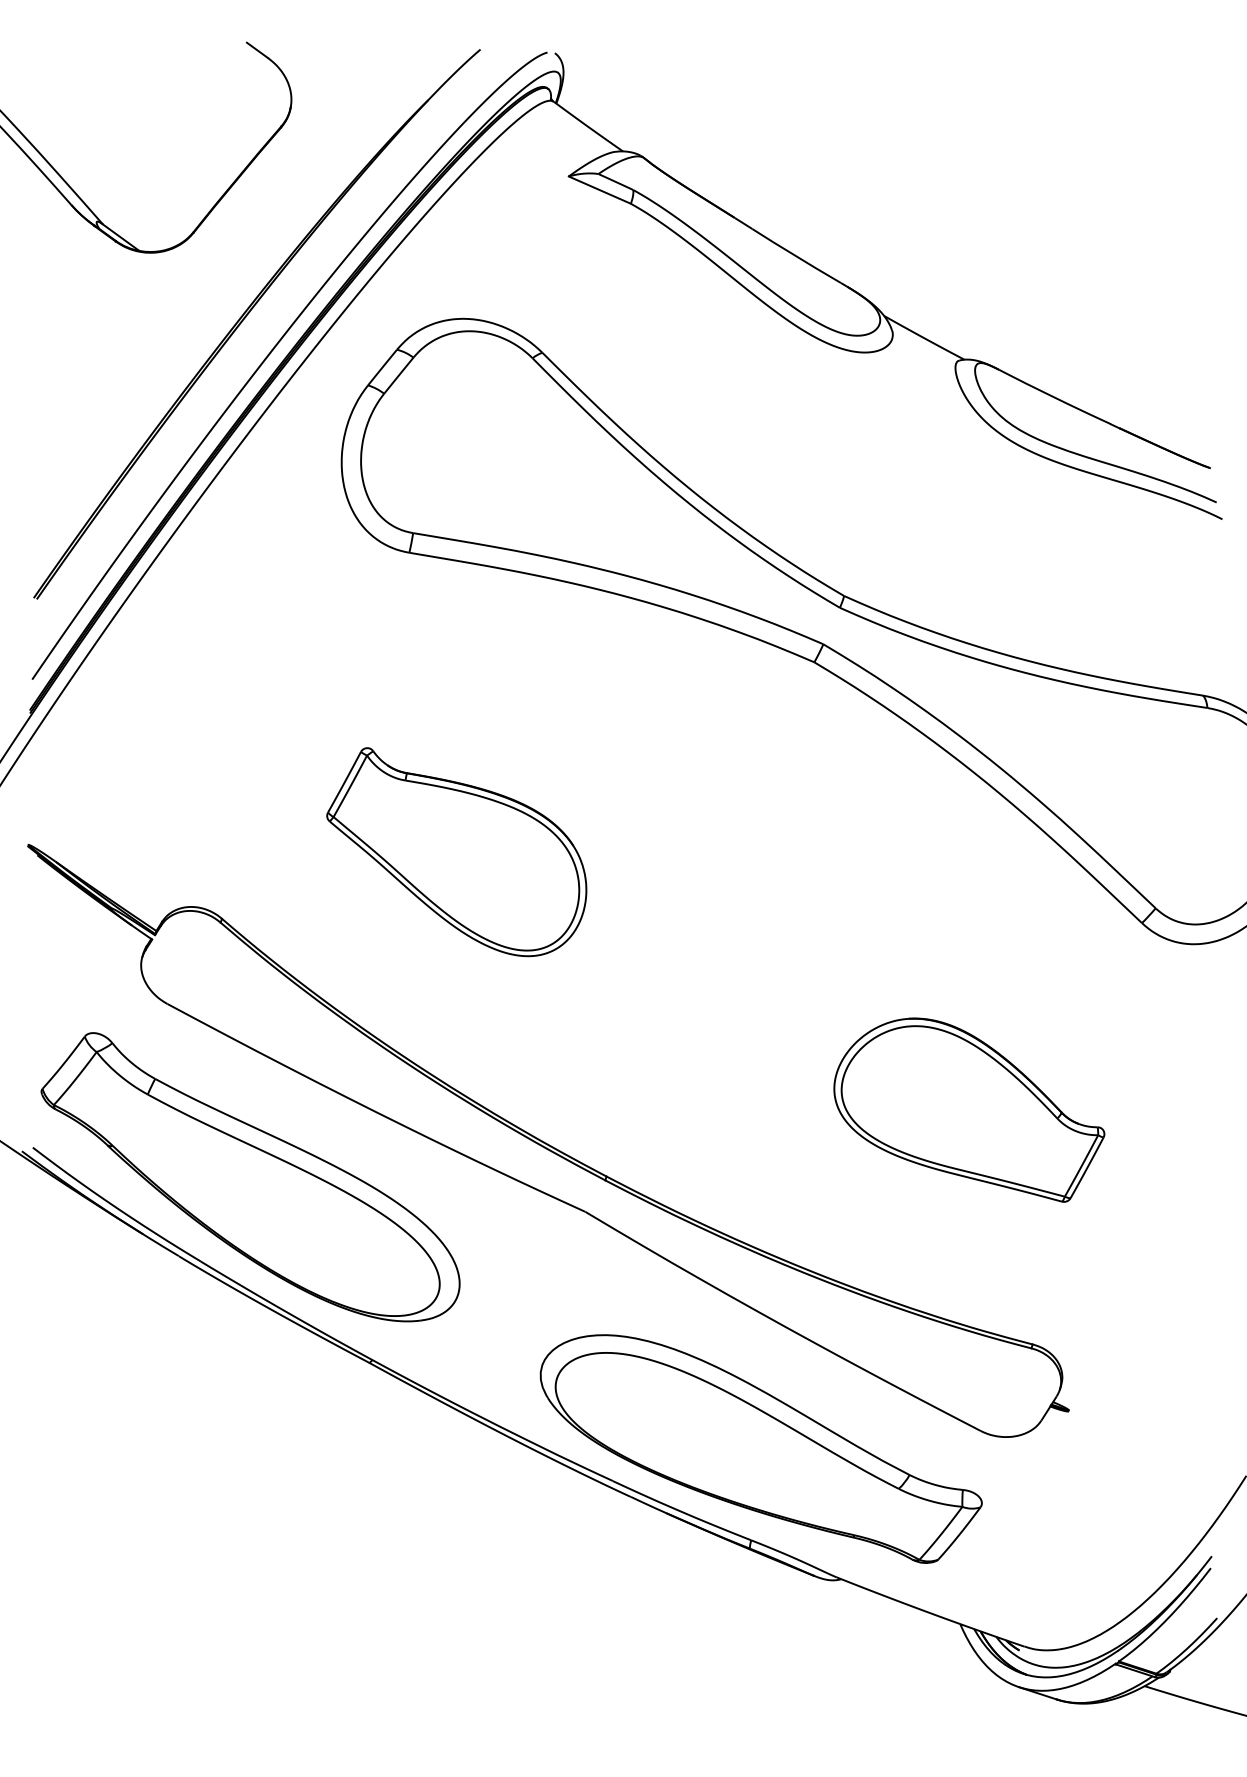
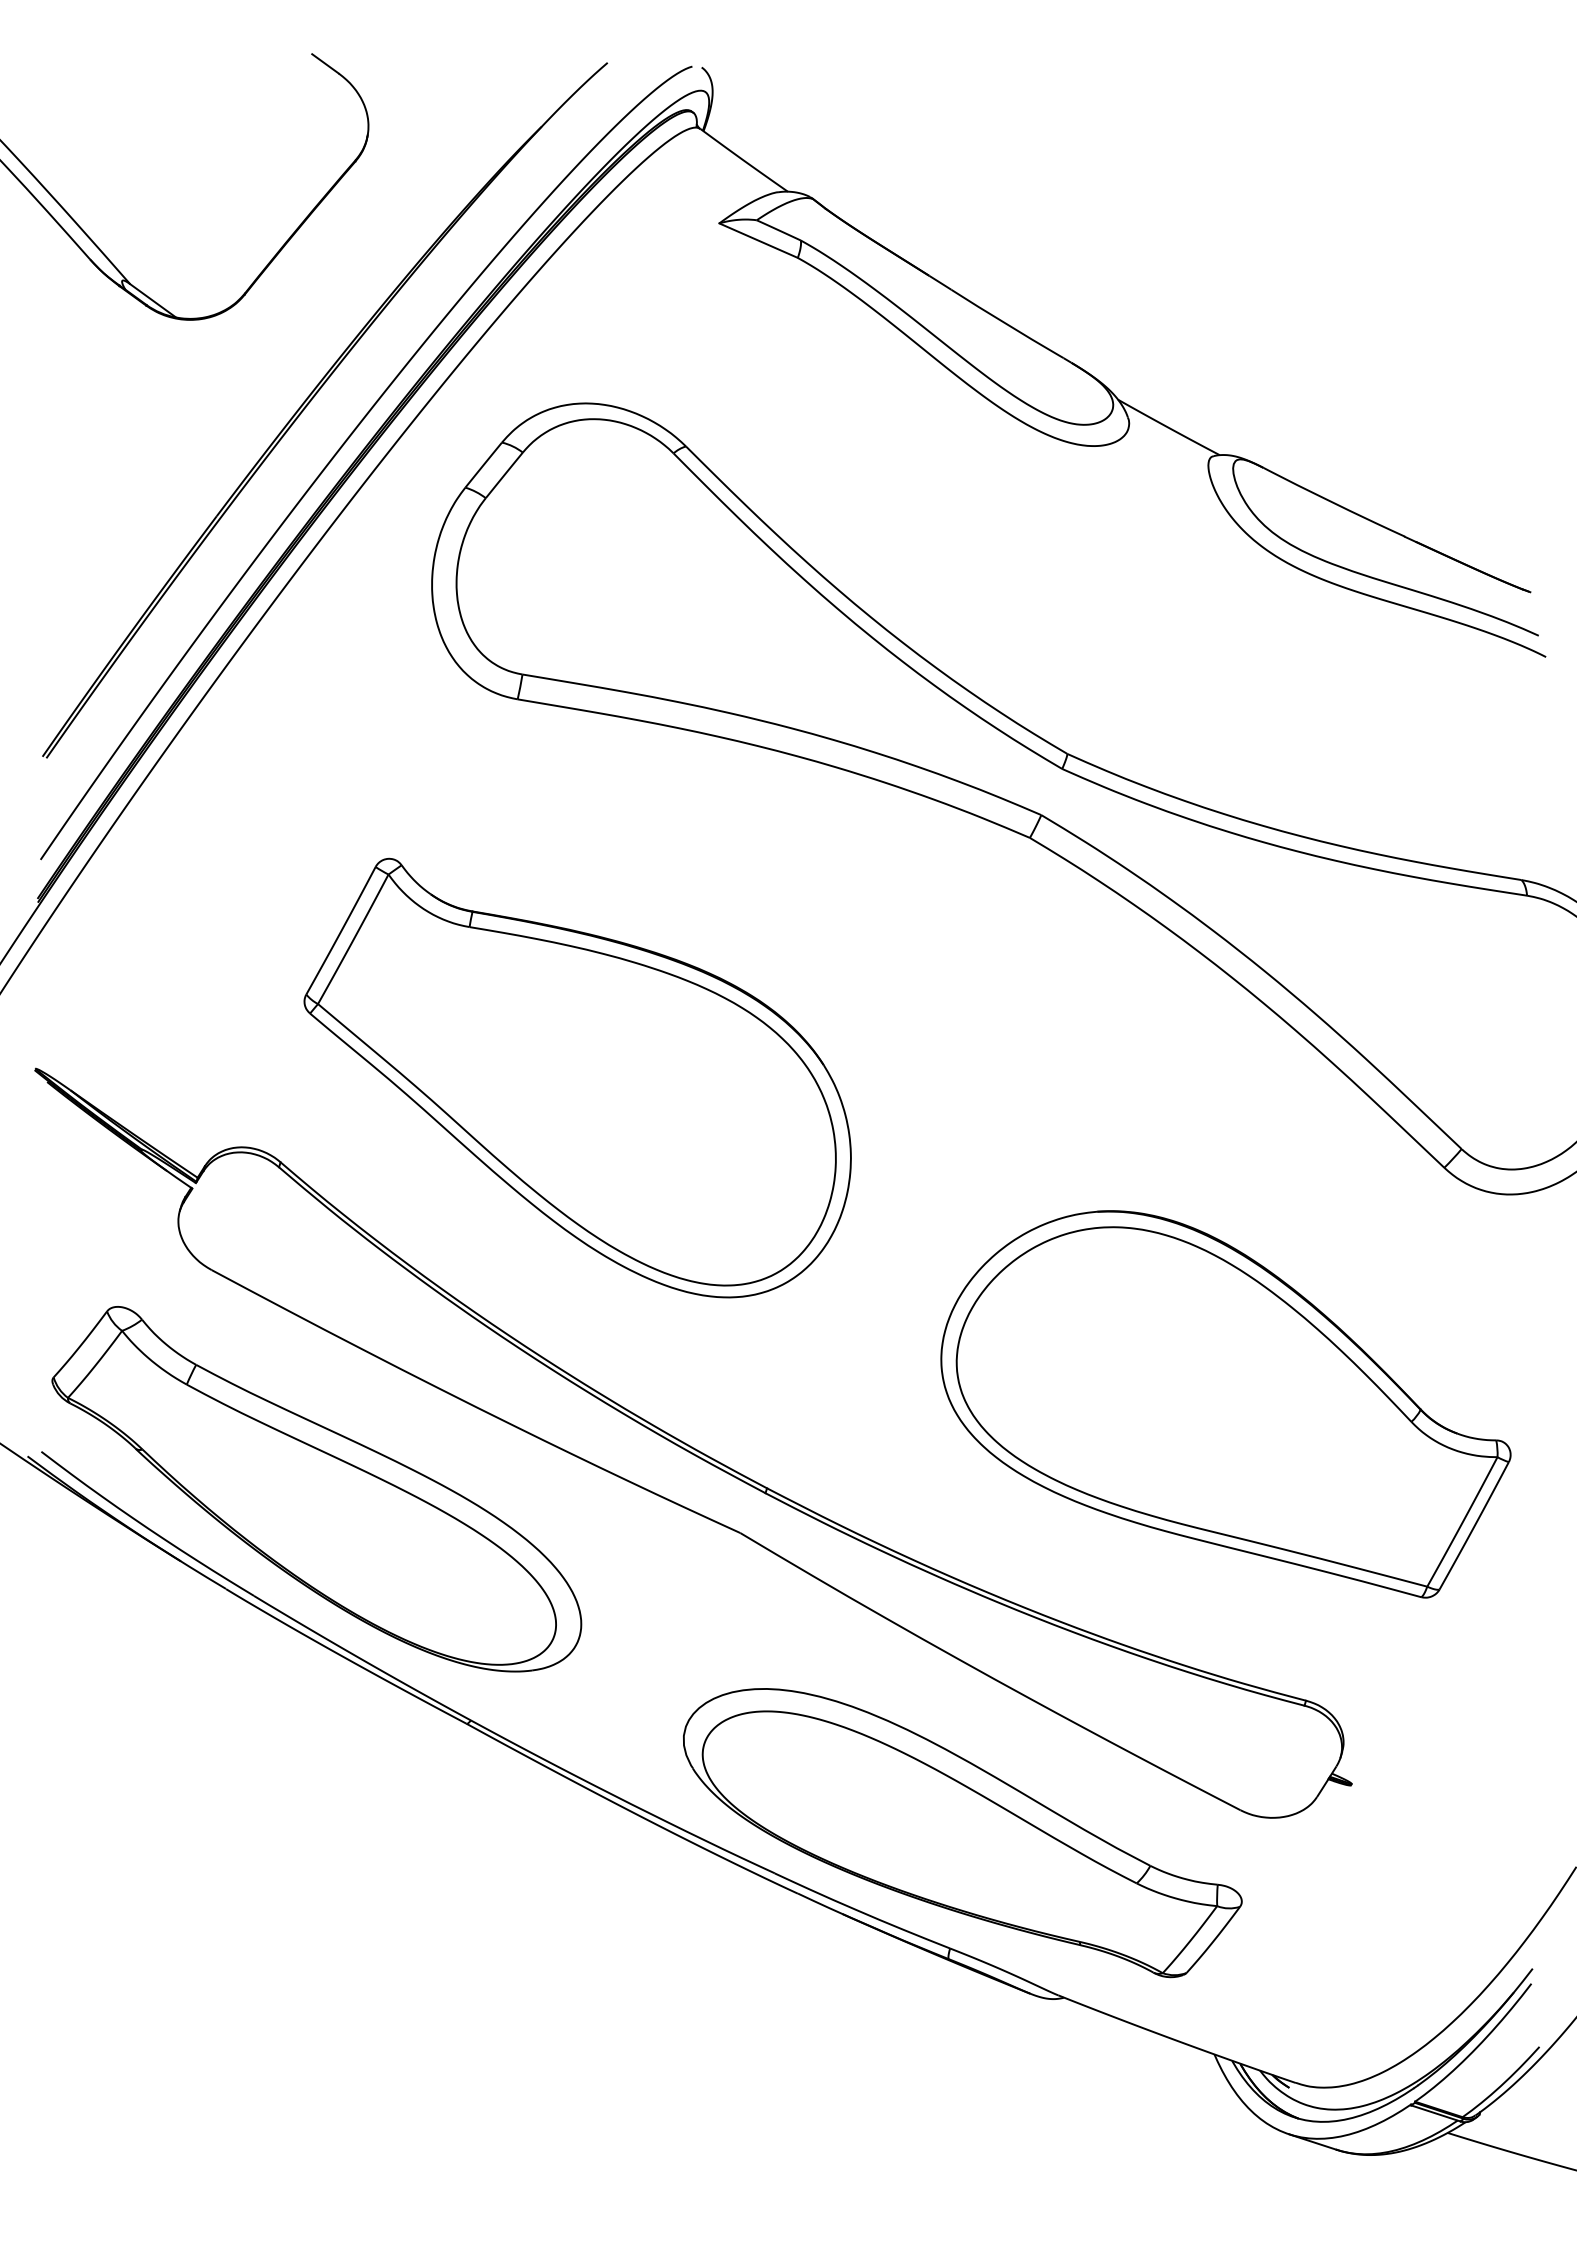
part: (456, 851) -> (577, 1077), size x1.67
part: (968, 1110) -> (1225, 1404), size x1.67

